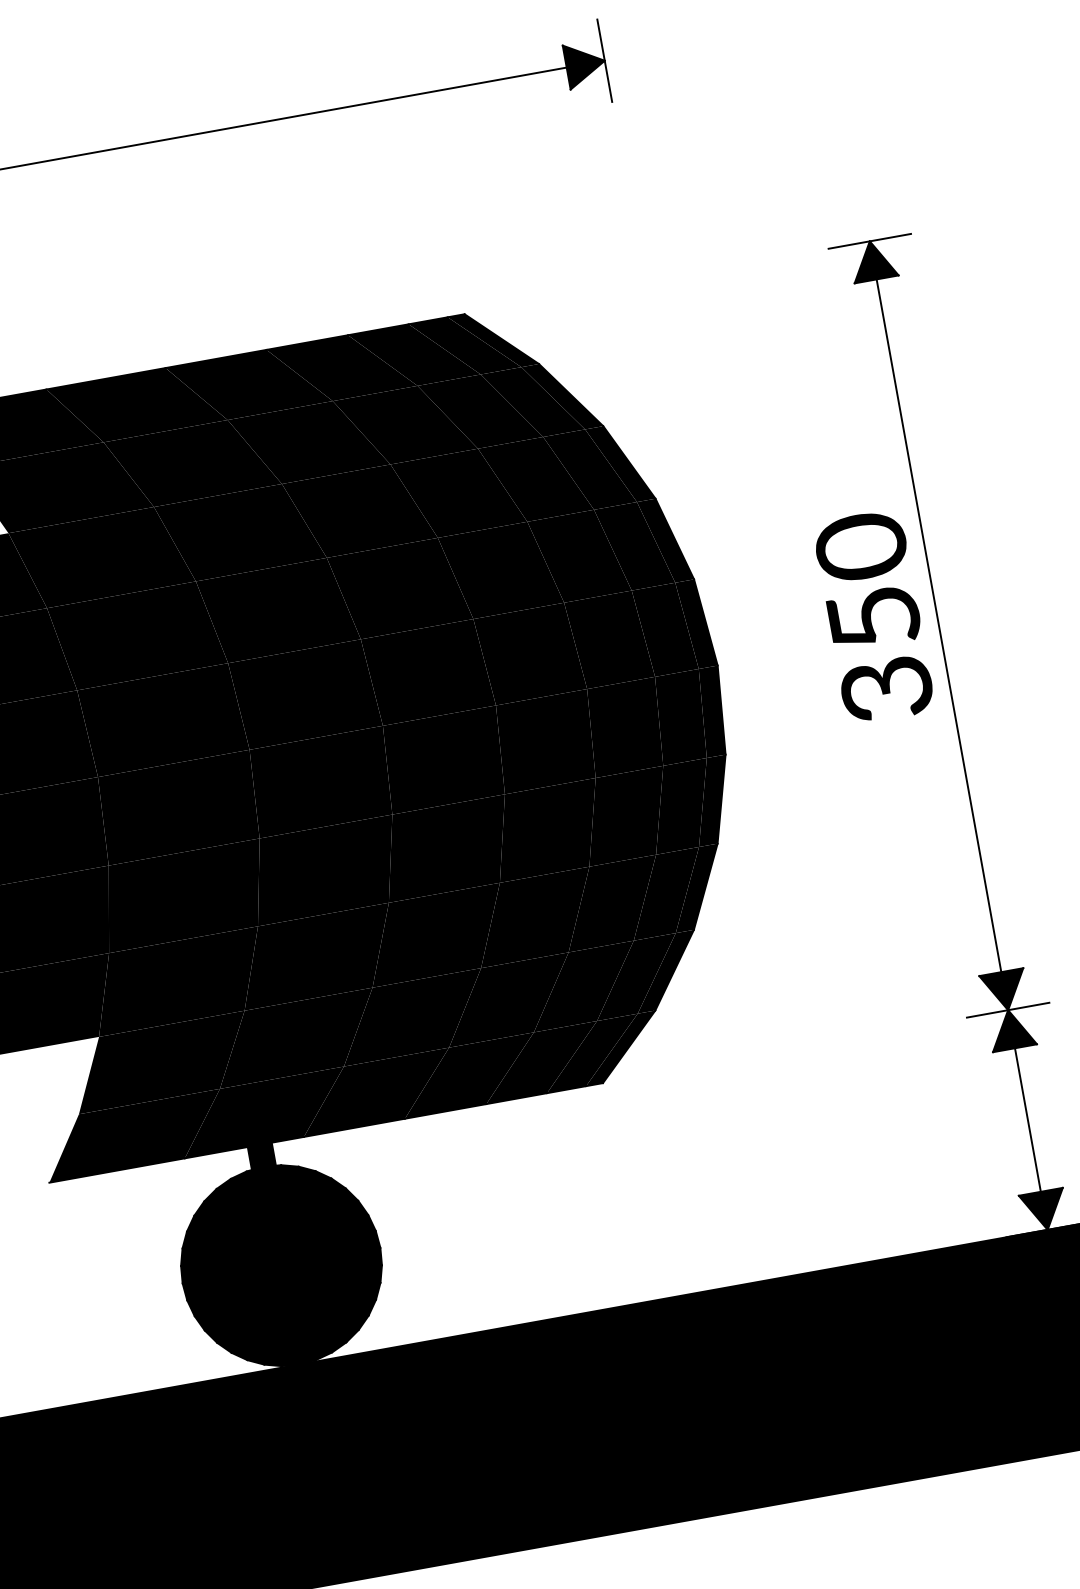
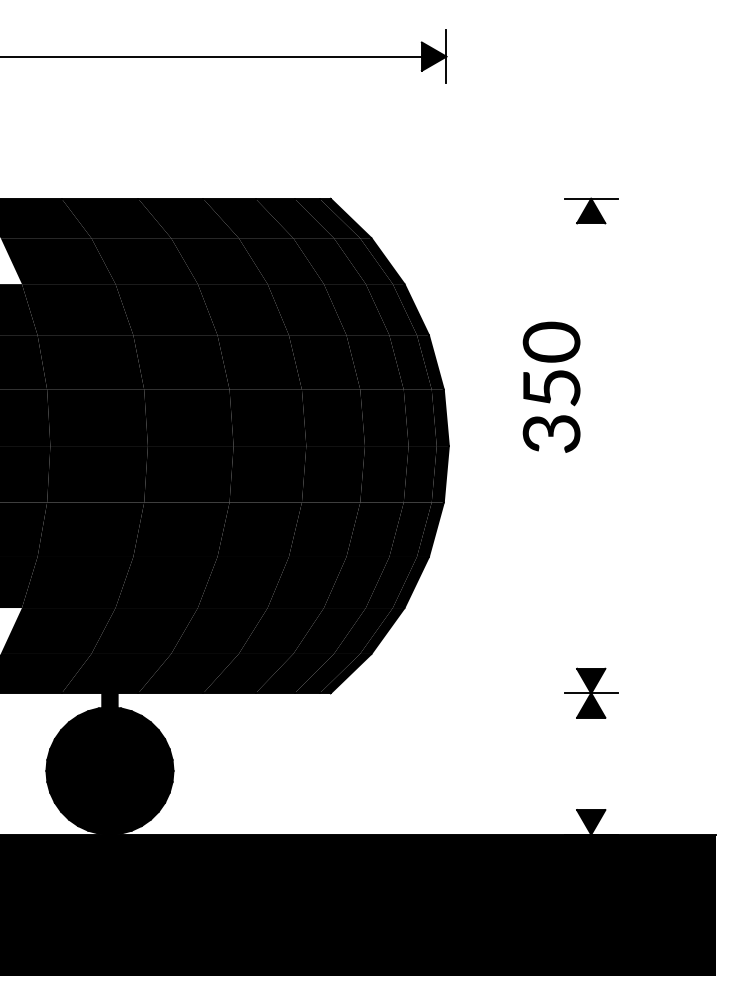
text: (873, 615) -> (551, 386), moved
line: (939, 624) -> (591, 445), removed
line: (1028, 1119) -> (591, 763), removed

